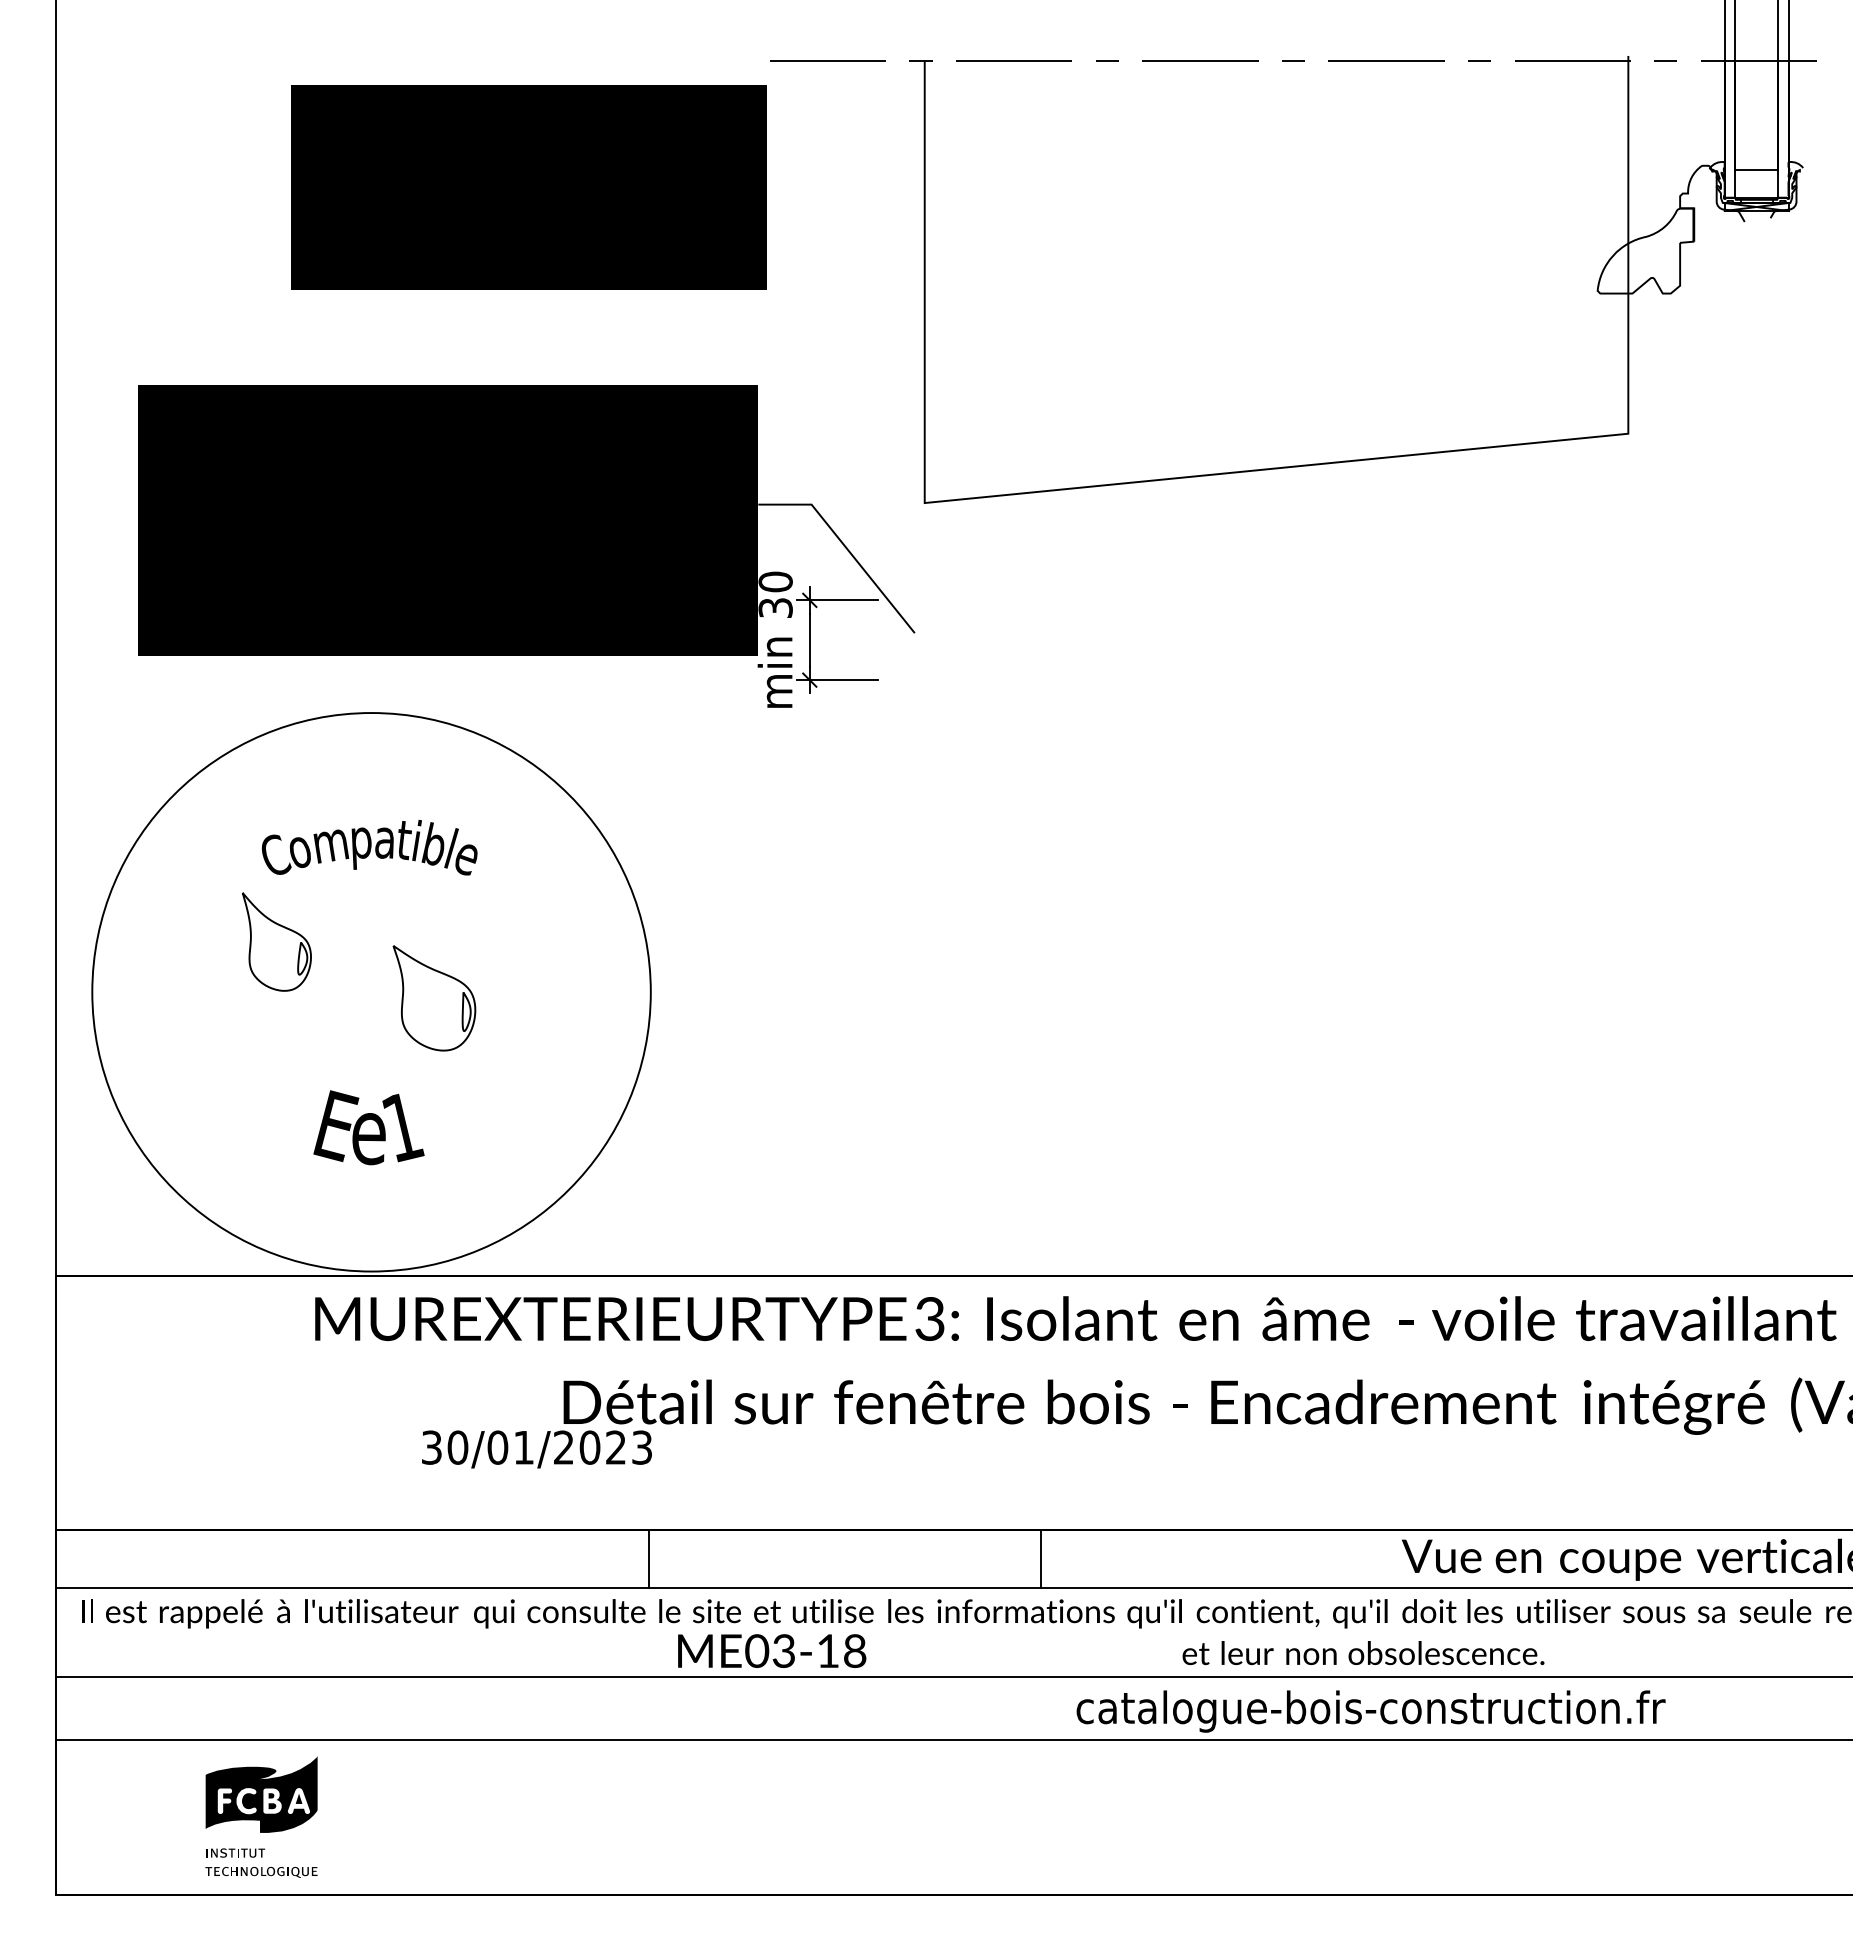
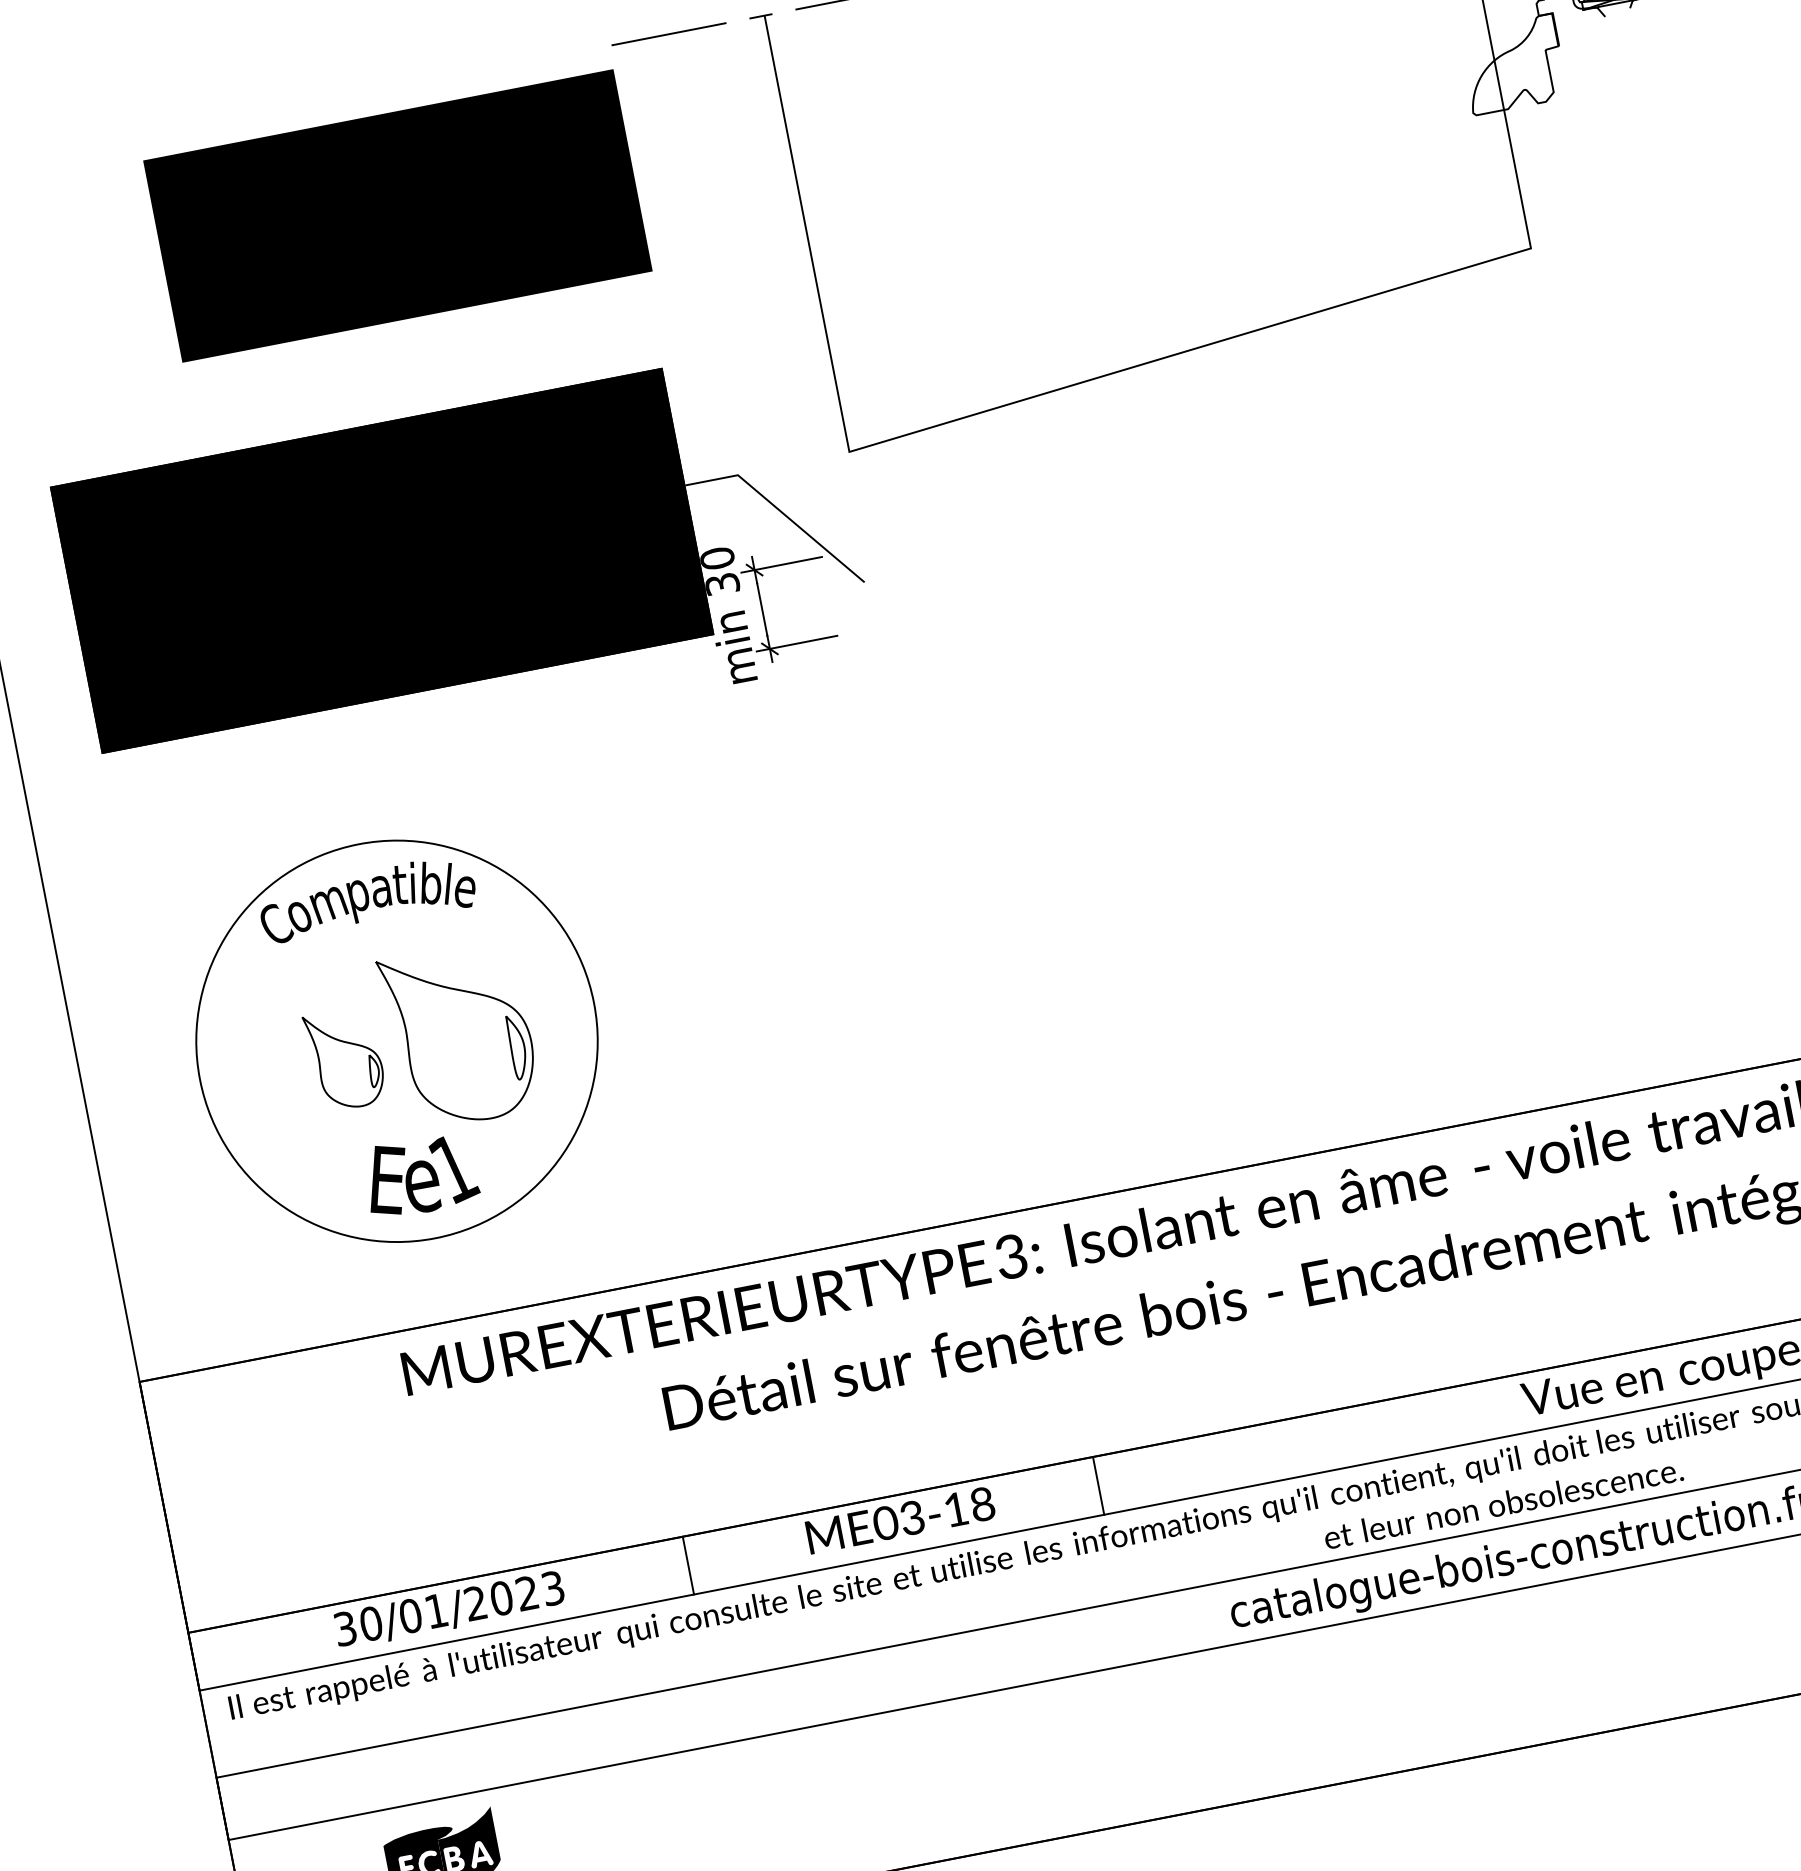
part: (276, 941) -> (345, 1058), moved
circle: (371, 991) -> (396, 1040), size x0.71
part: (434, 998) -> (460, 1035), size x1.67
text: (536, 1449) -> (449, 1610), moved
line: (649, 1558) -> (688, 1565), moved
line: (1040, 1558) -> (1098, 1485), moved
text: (772, 1650) -> (900, 1519), moved

